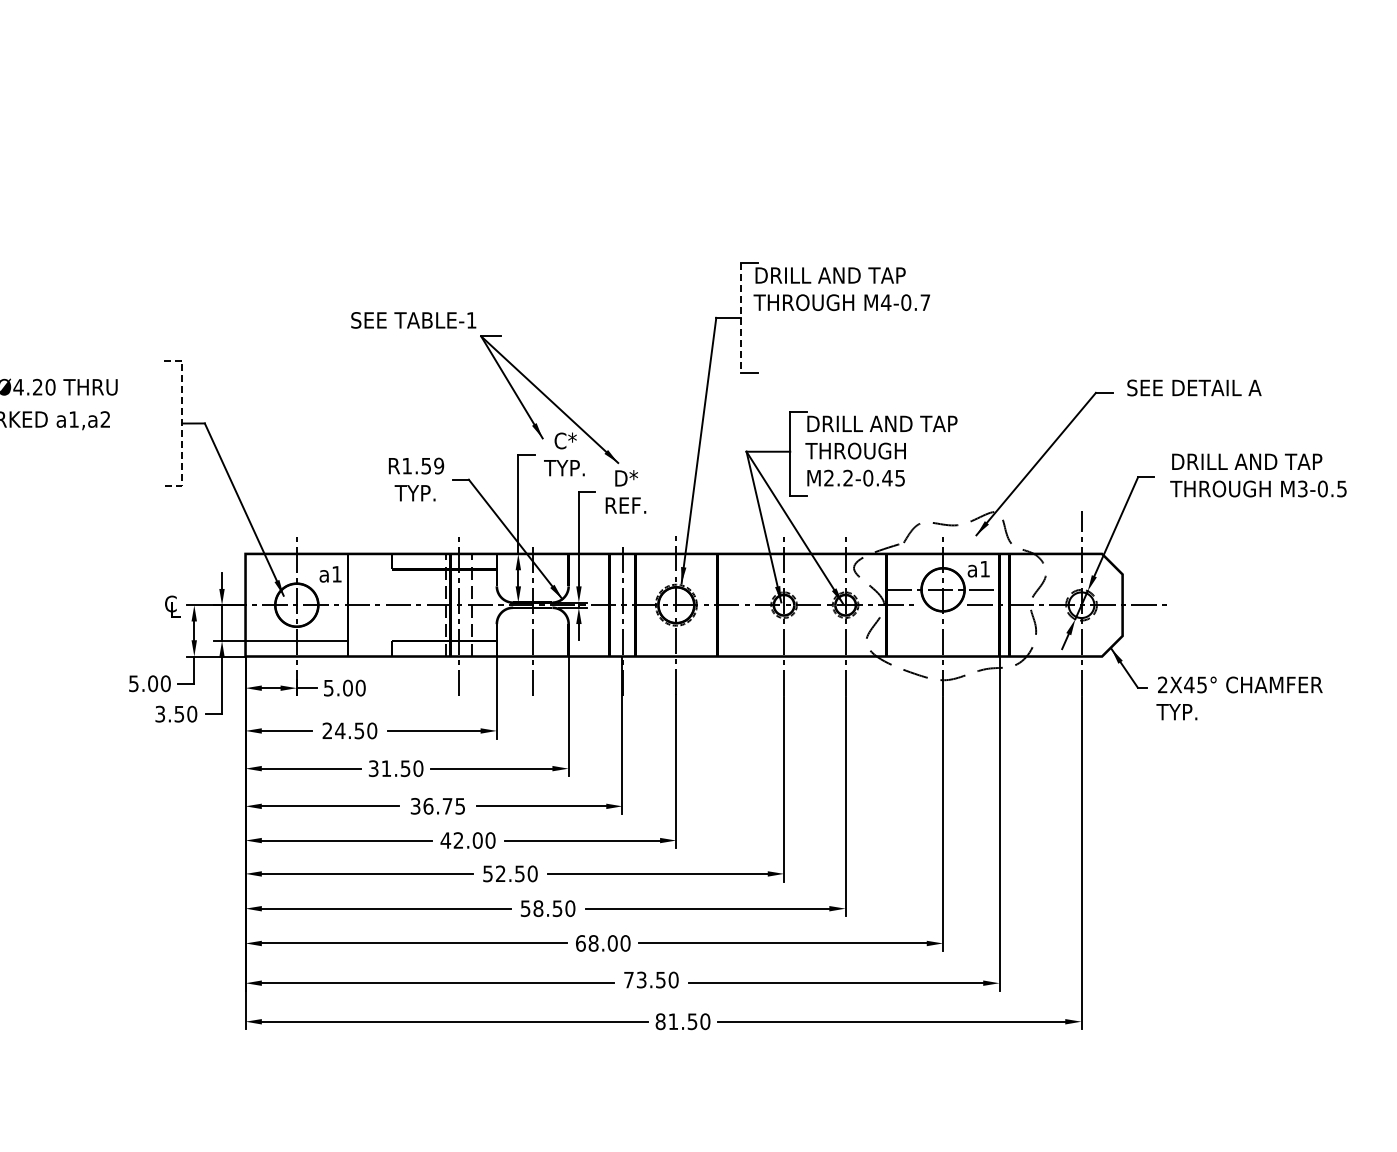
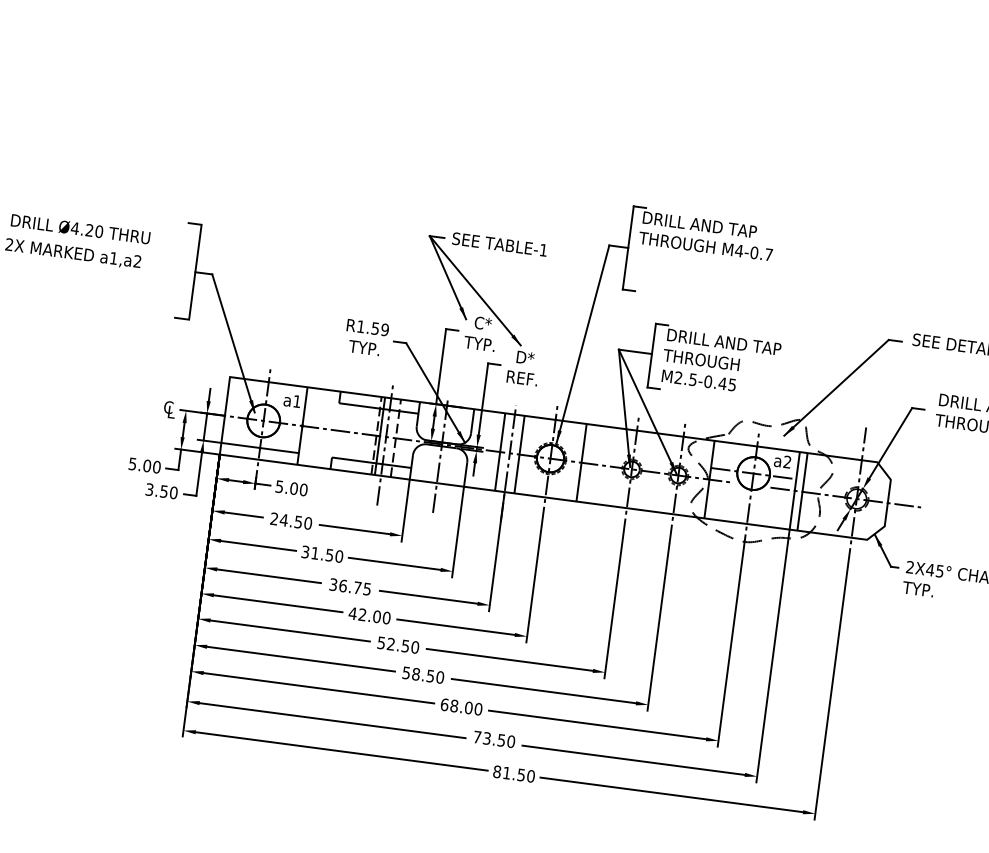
line: (741, 318) -> (628, 248), dashed -> solid
text: (413, 320) -> (499, 244), moved
line: (182, 424) -> (195, 272), dashed -> solid
text: (847, 477) -> (692, 379), M2.2-0.45 -> M2.5-0.45
text: (984, 568) -> (787, 461), a1 -> a2

